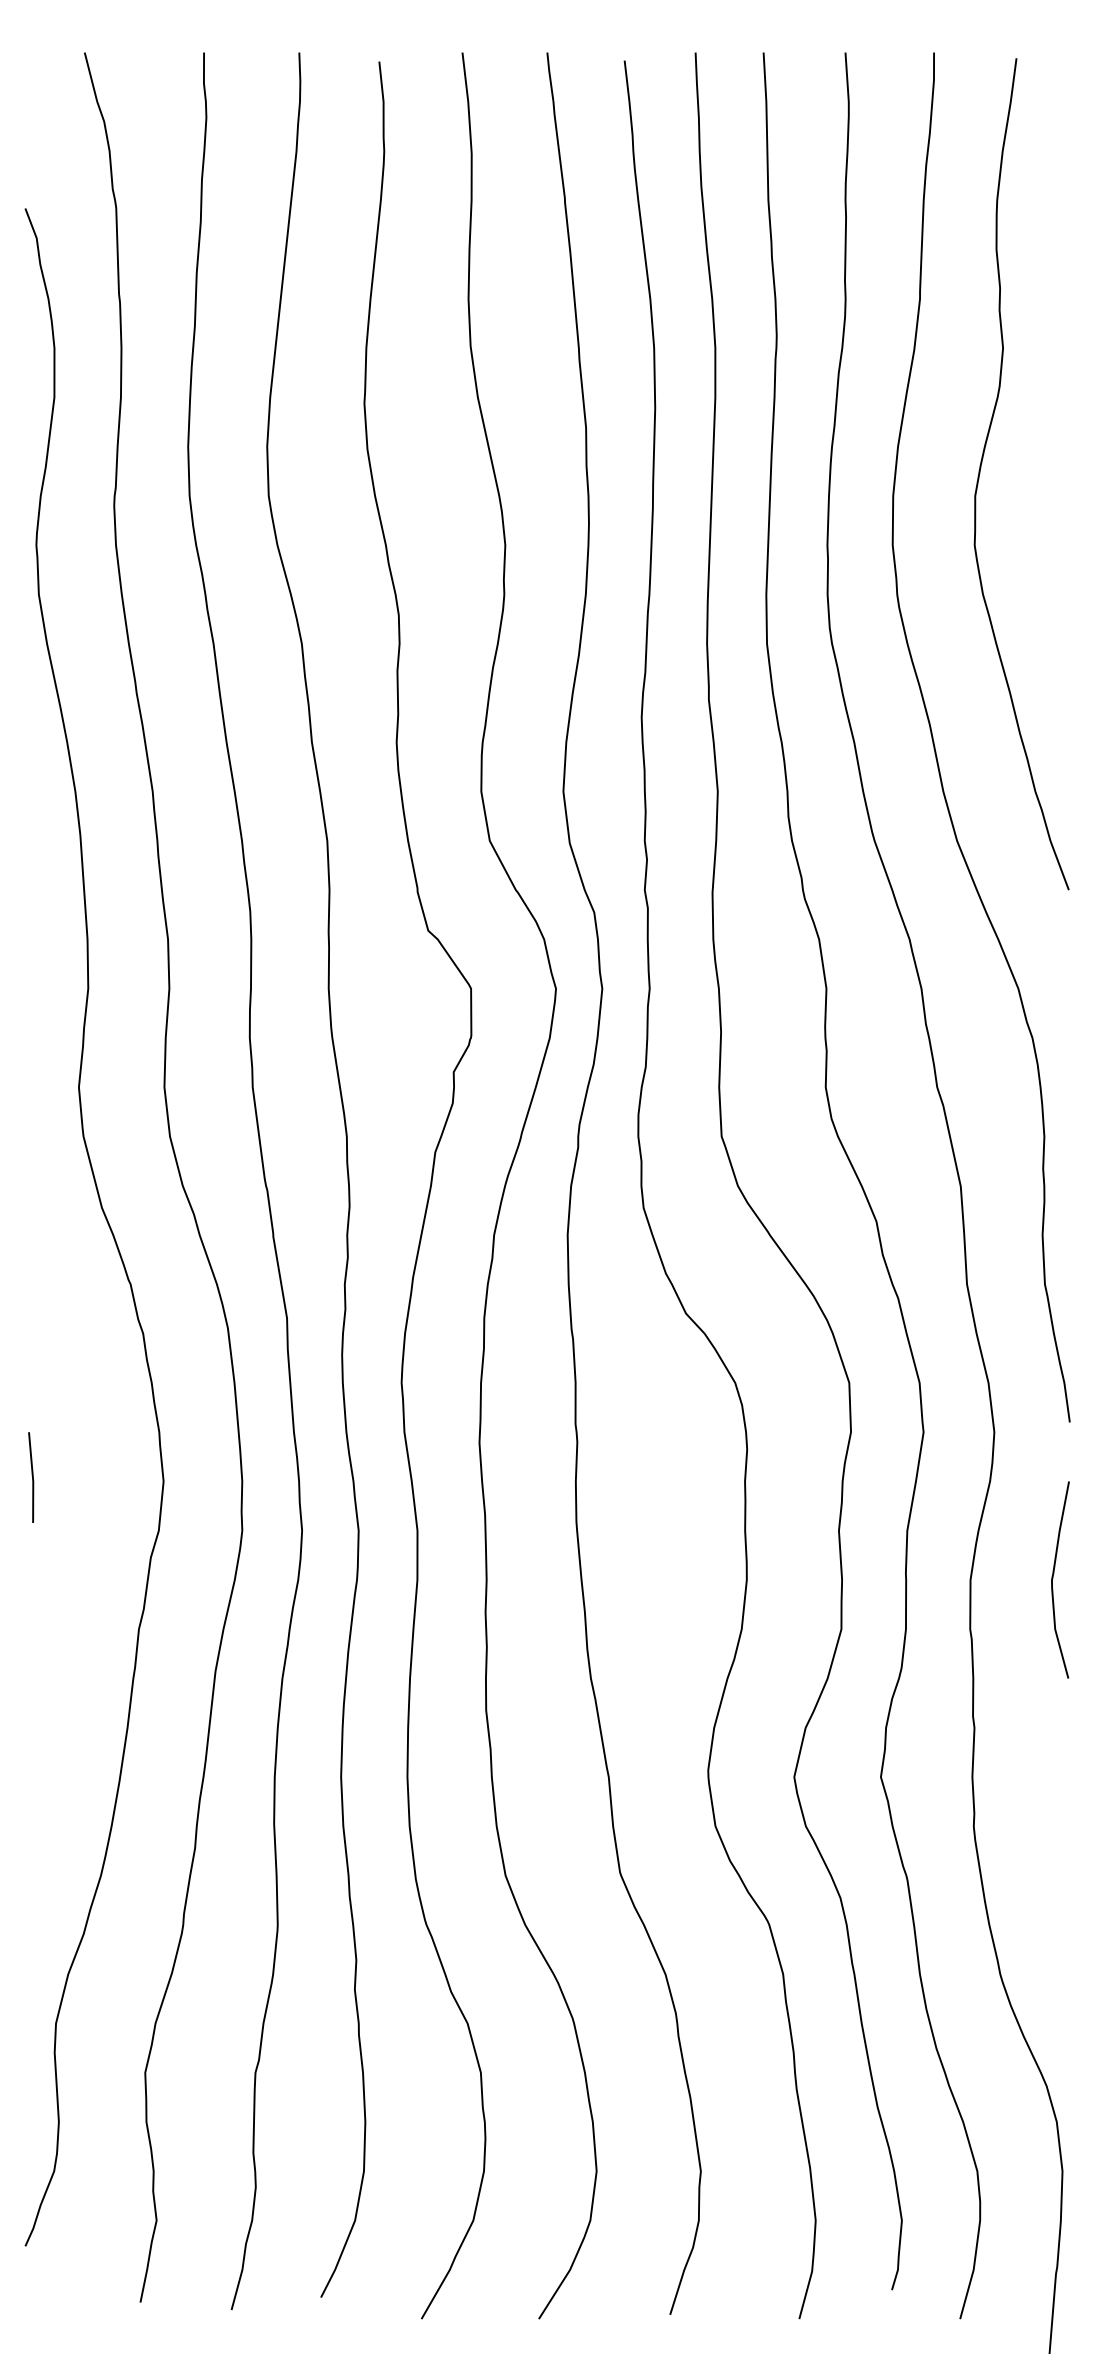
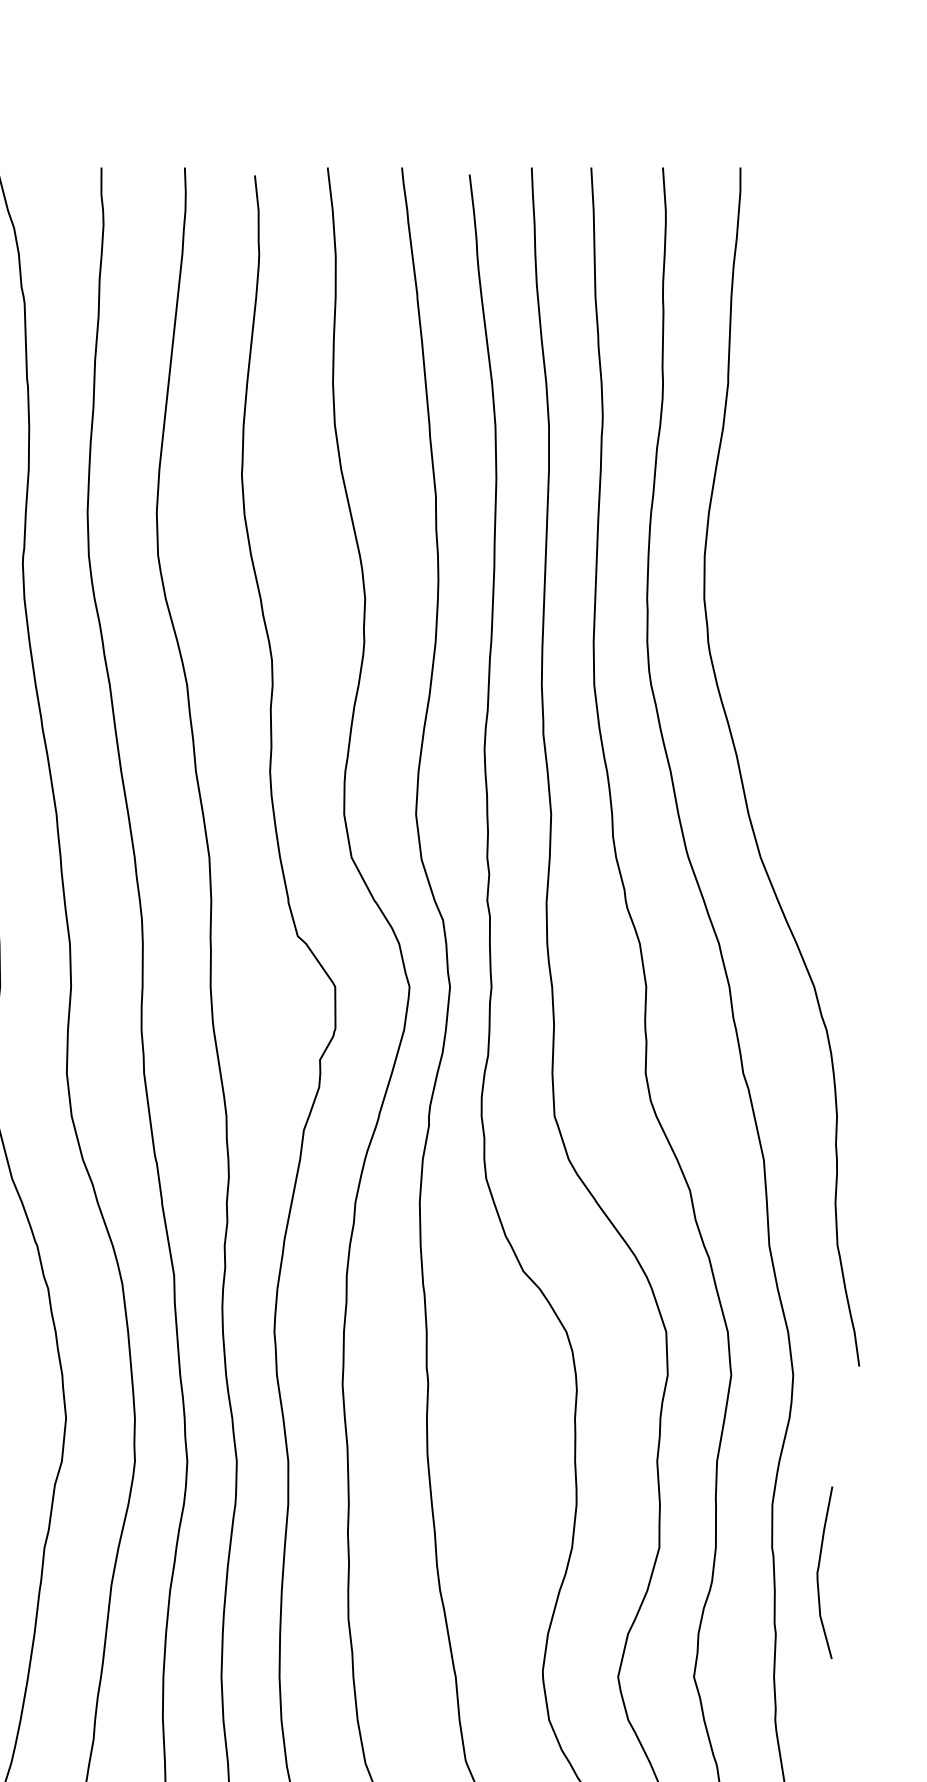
curve: (981, 468) -> (782, 531), removed
curve: (1053, 1578) -> (818, 1571), moved

